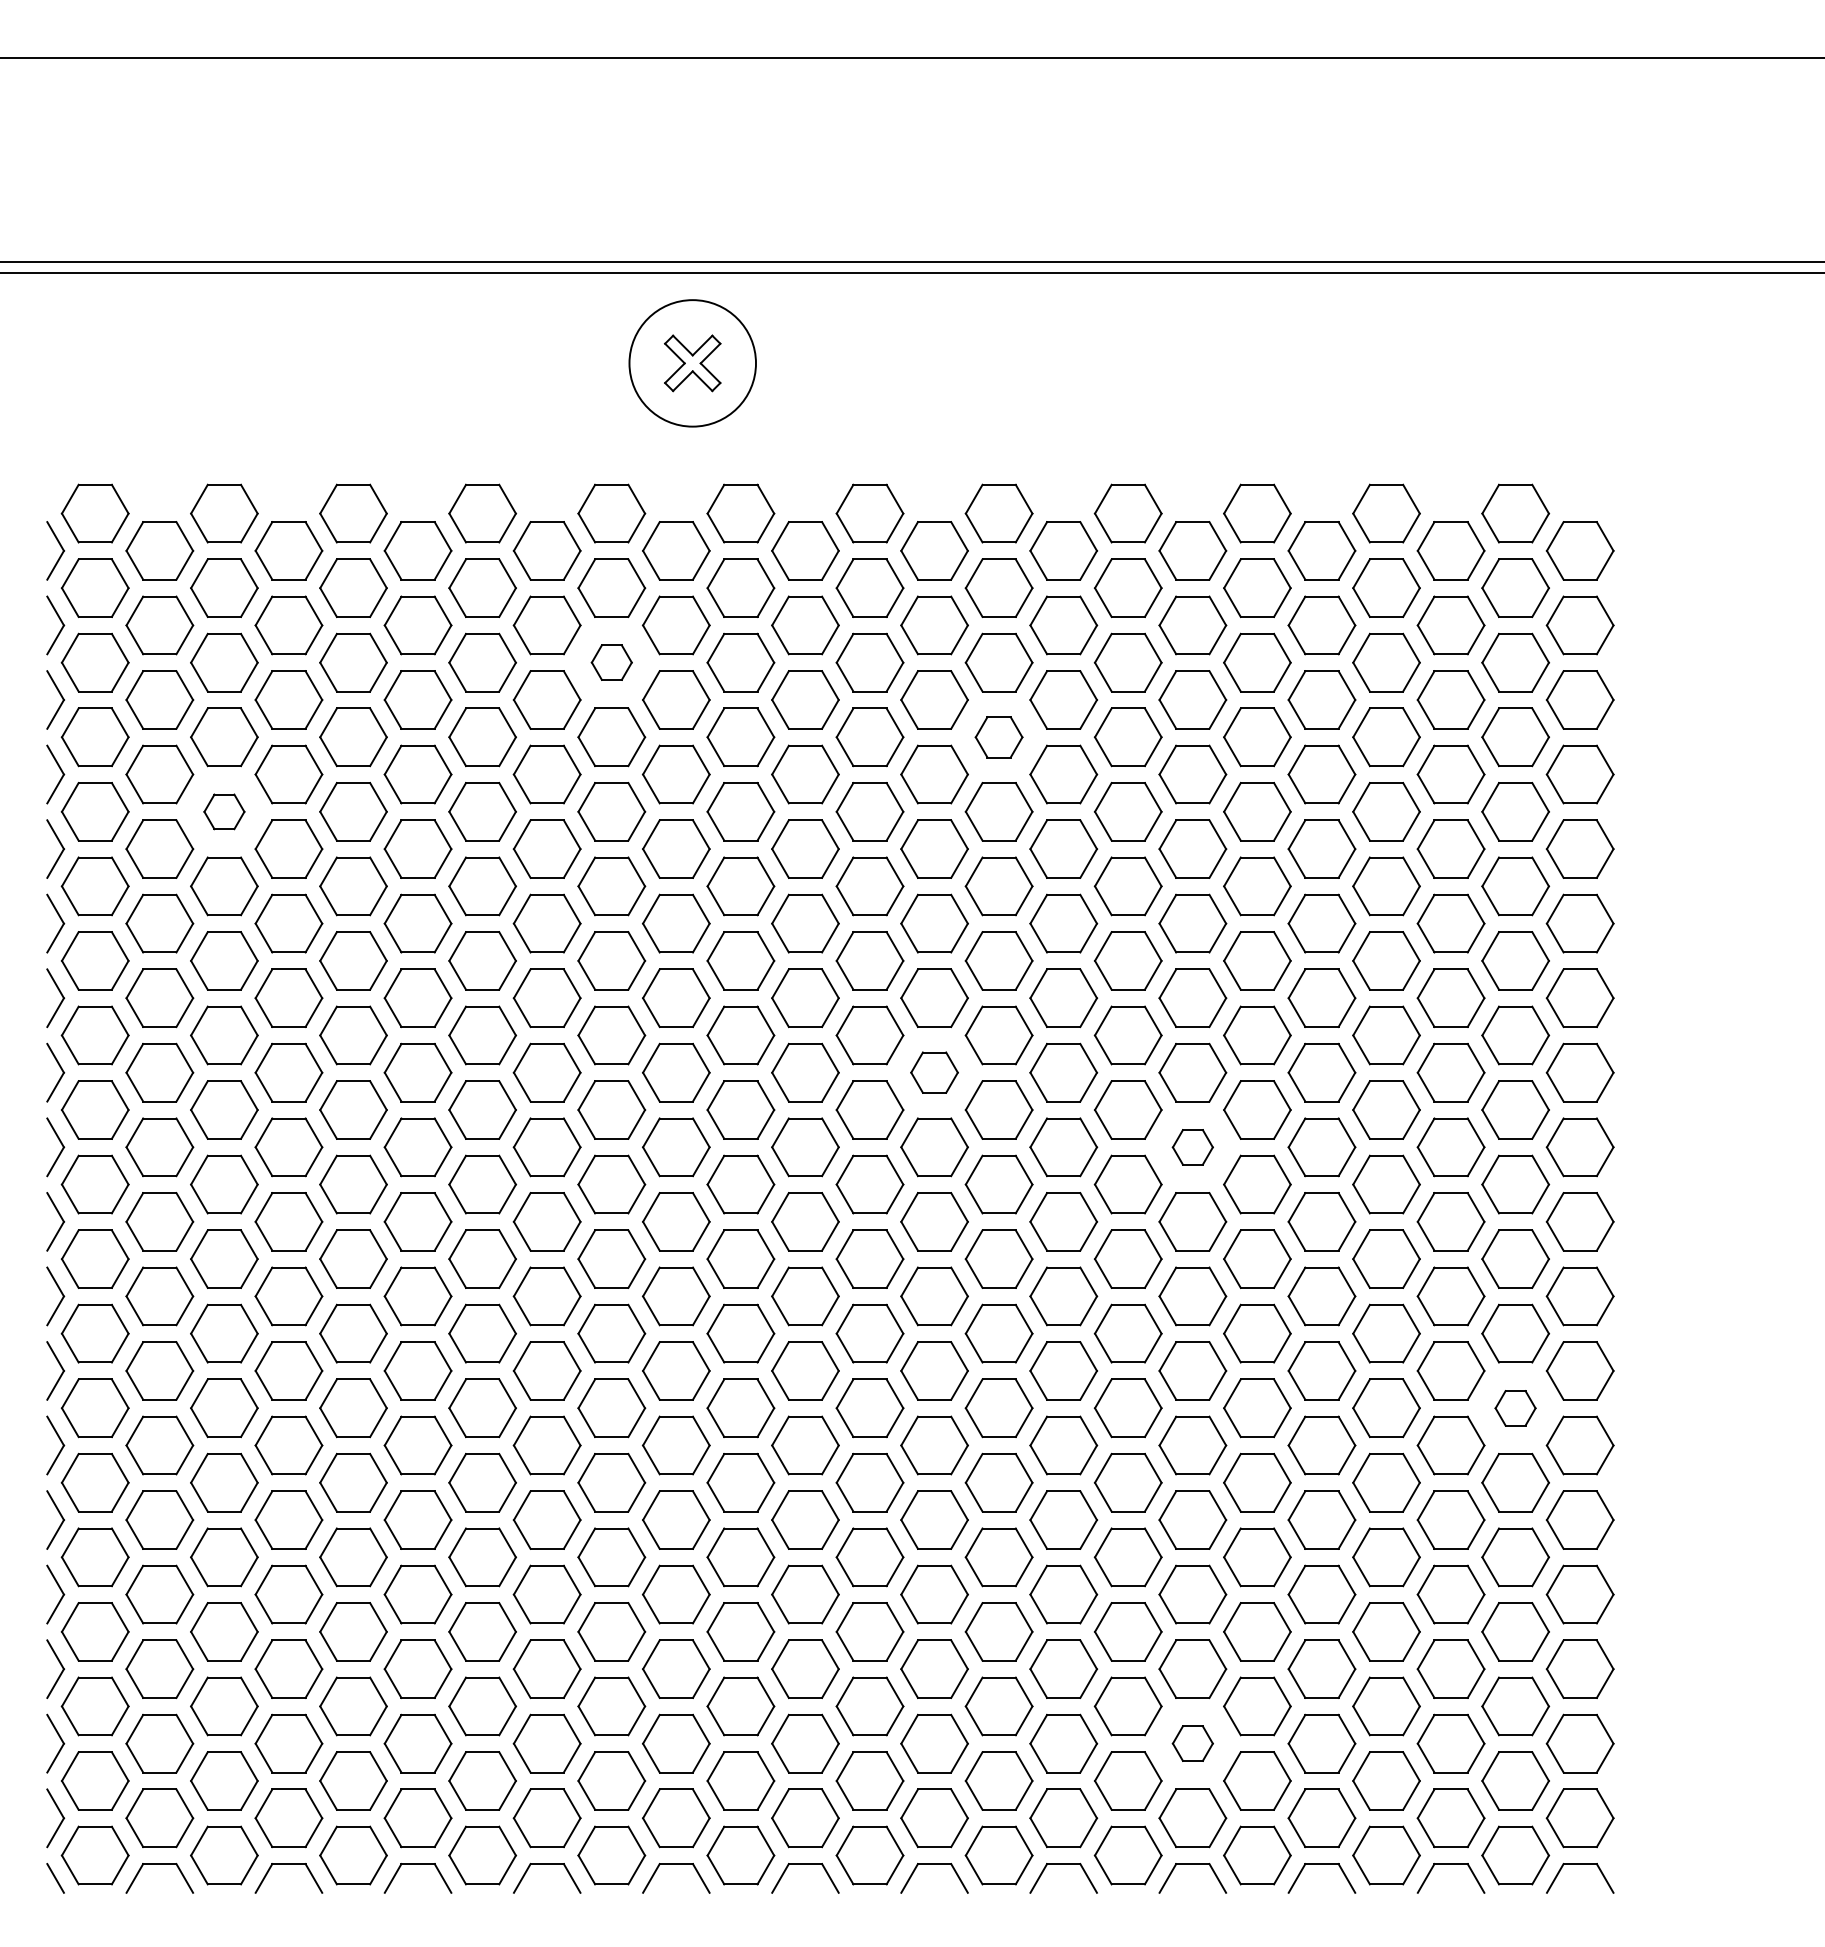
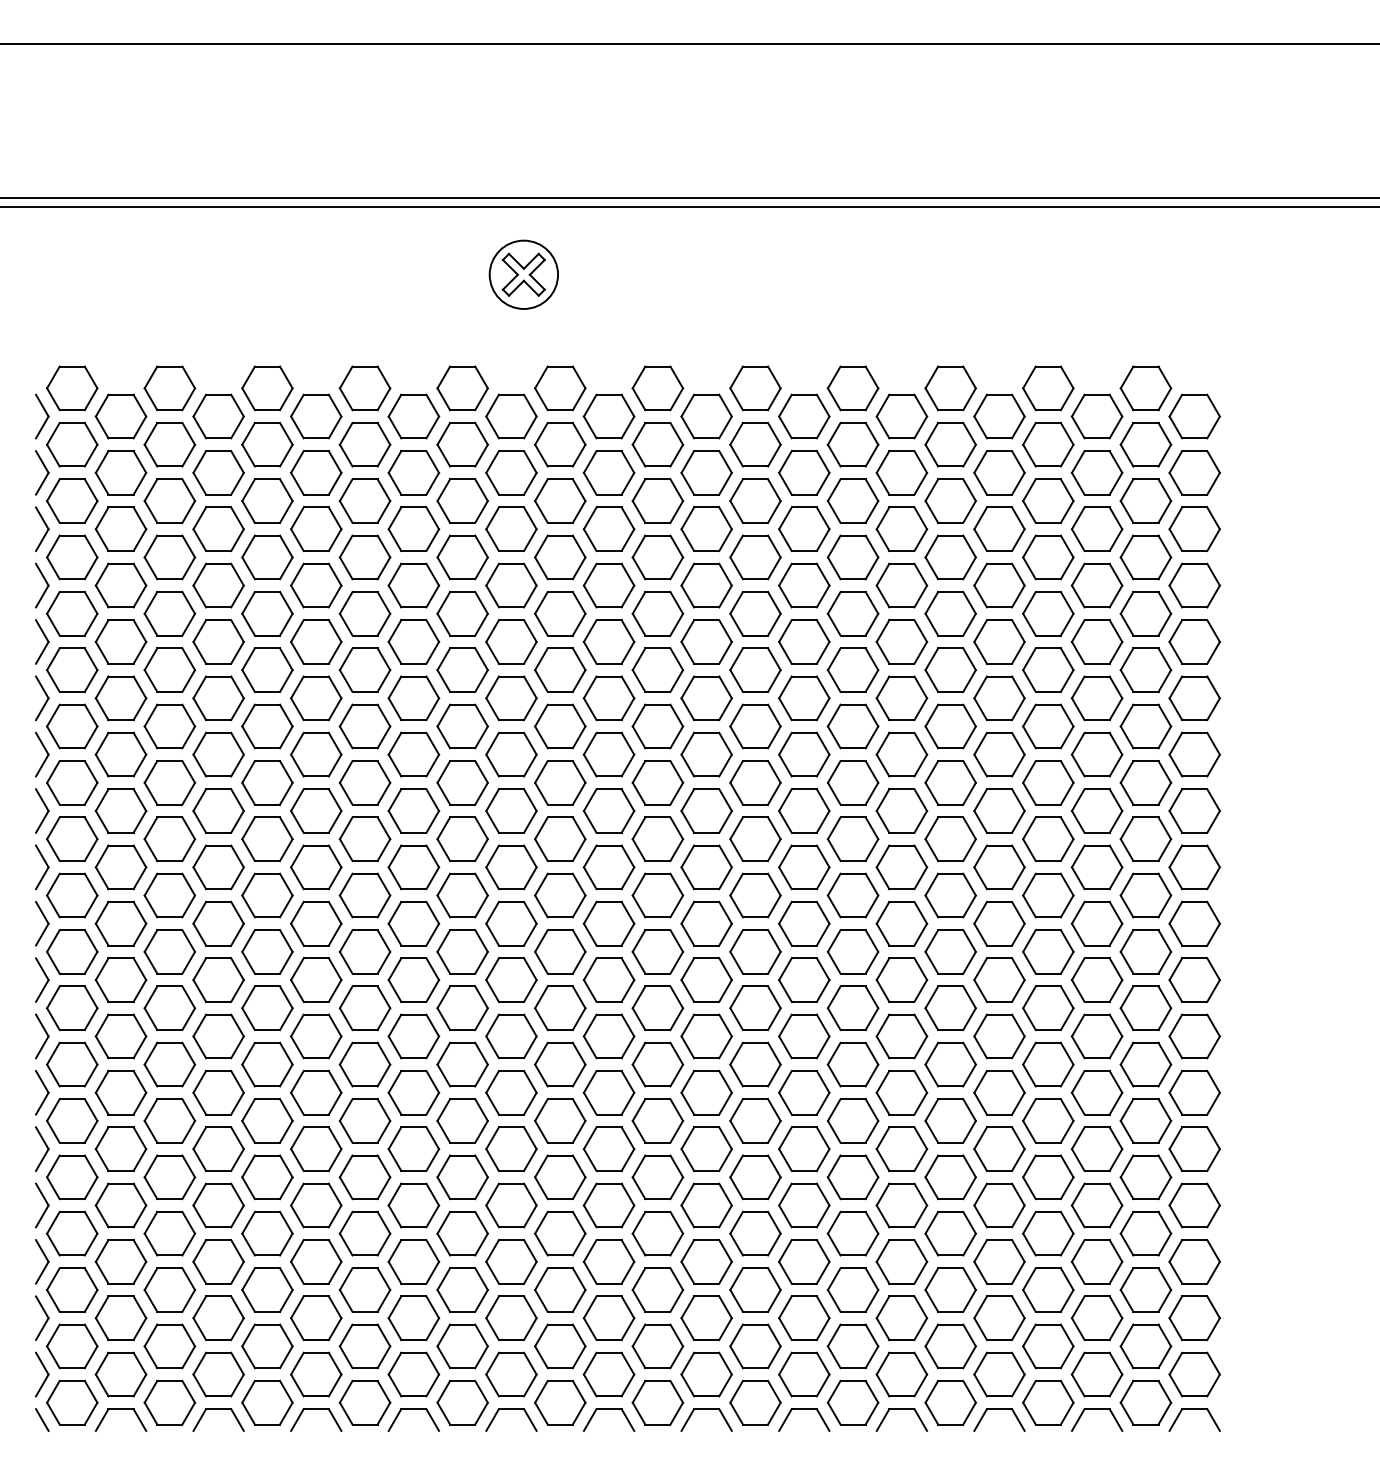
circle: (692, 363) -> (523, 274), size x0.71
part: (611, 662) -> (462, 500), size x1.67
part: (998, 737) -> (755, 557), size x1.43
part: (224, 811) -> (169, 613), size x1.67
part: (934, 1072) -> (706, 810), size x1.43
part: (1192, 1147) -> (901, 867), size x1.67
part: (1515, 1408) -> (1145, 1064), size x1.67
part: (1192, 1743) -> (901, 1318), size x1.67

